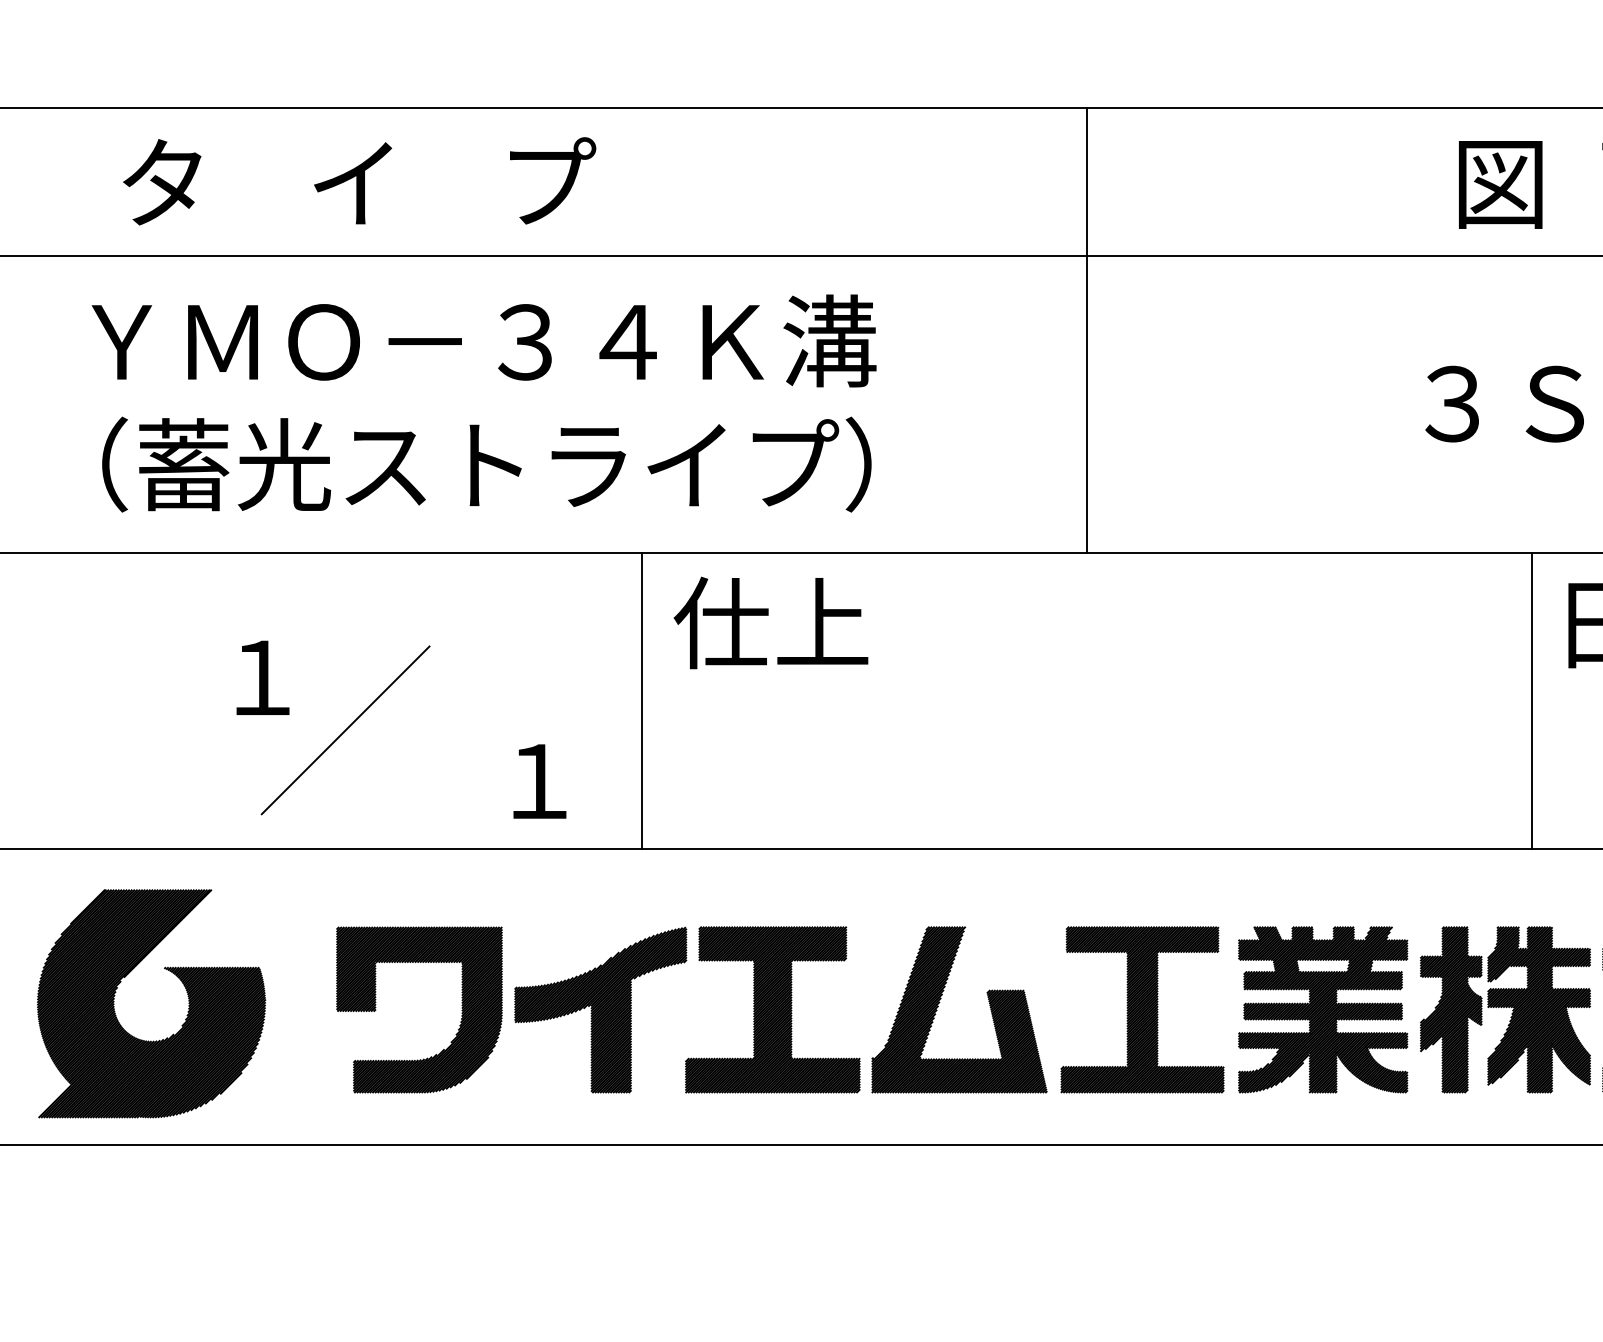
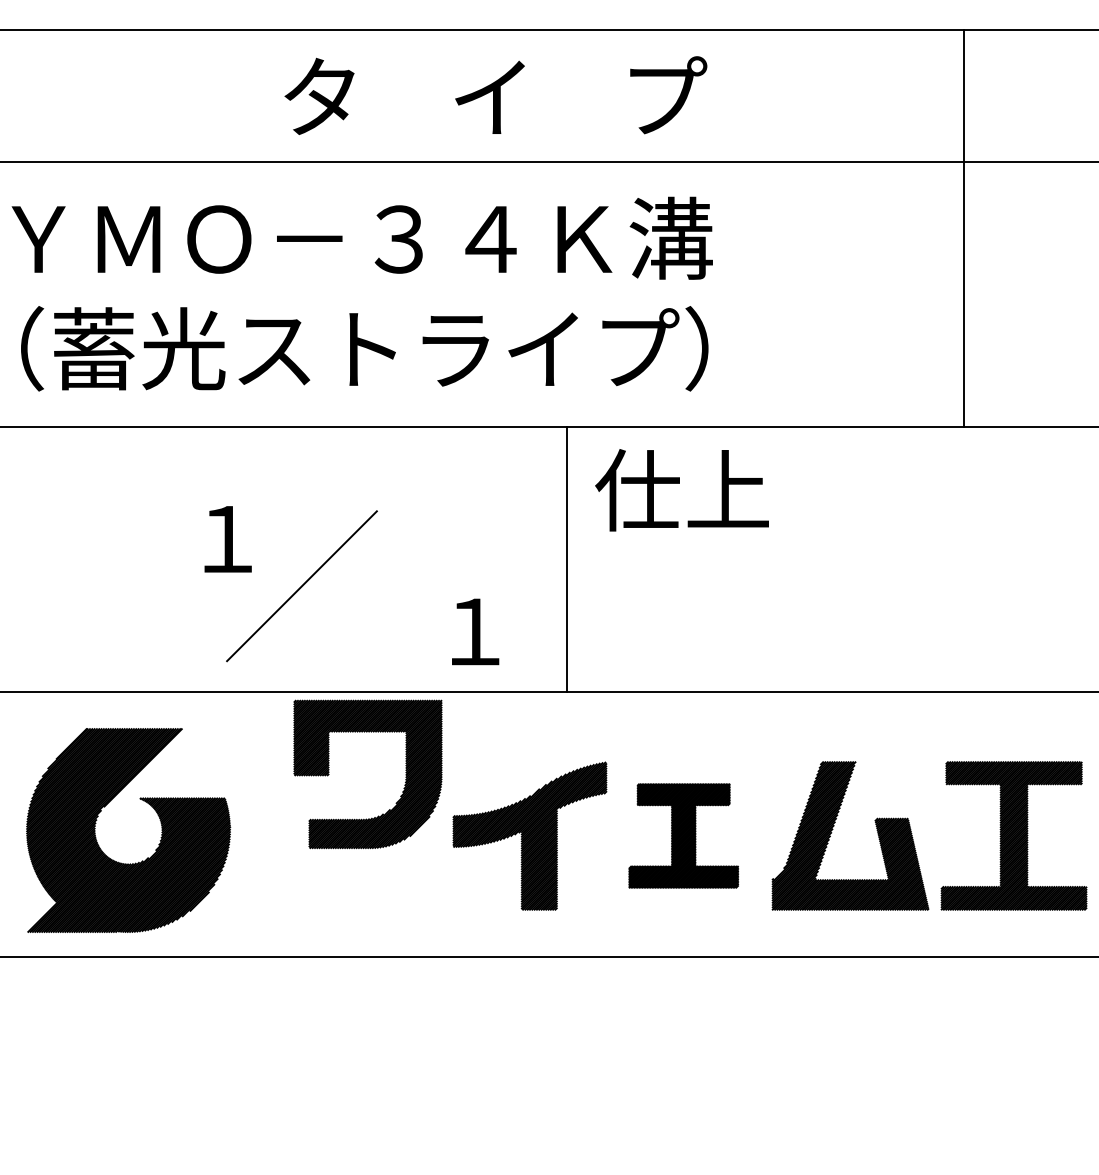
text: (359, 181) -> (495, 95), moved
text: (483, 403) -> (361, 294), moved
part: (461, 1008) -> (405, 773), moved
part: (772, 1009) -> (683, 835), size x0.7

